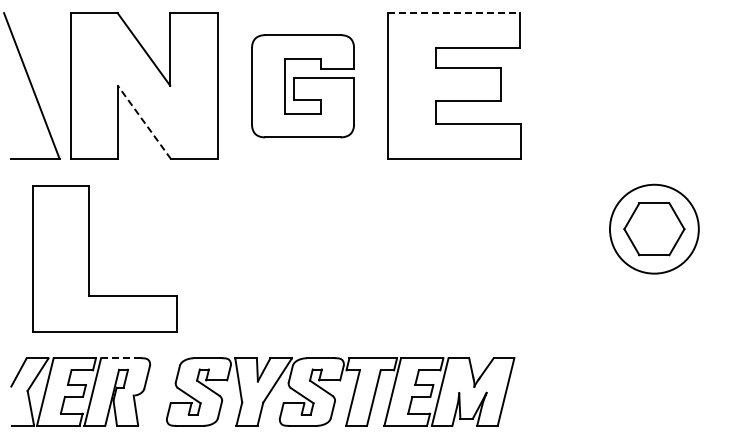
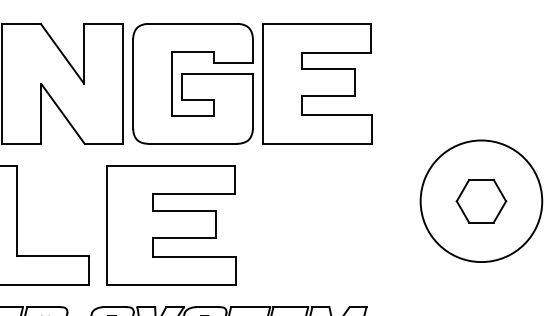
line: (453, 13) -> (316, 24), dashed -> solid
part: (302, 86) -> (192, 84), size x1.43
line: (144, 122) -> (62, 113), dashed -> solid
circle: (654, 229) -> (481, 201), size x1.67
part: (276, 258) -> (171, 225), added
line: (121, 358) -> (43, 307), dashed -> solid

